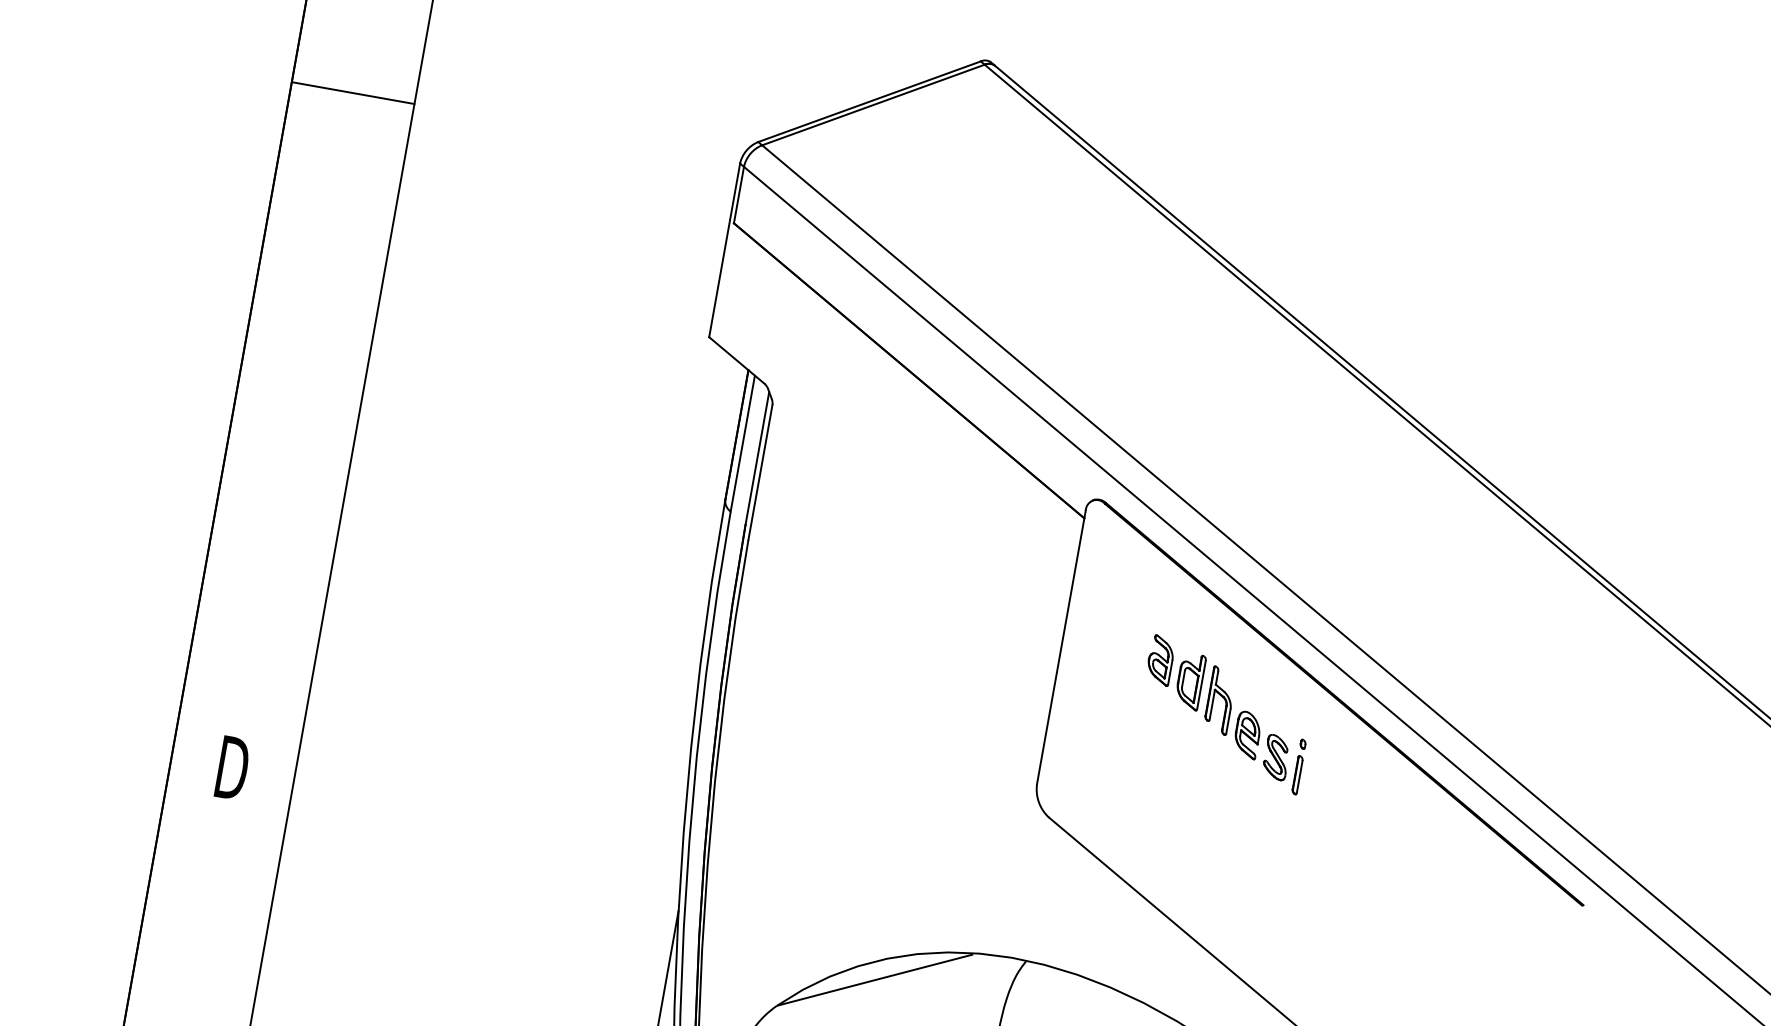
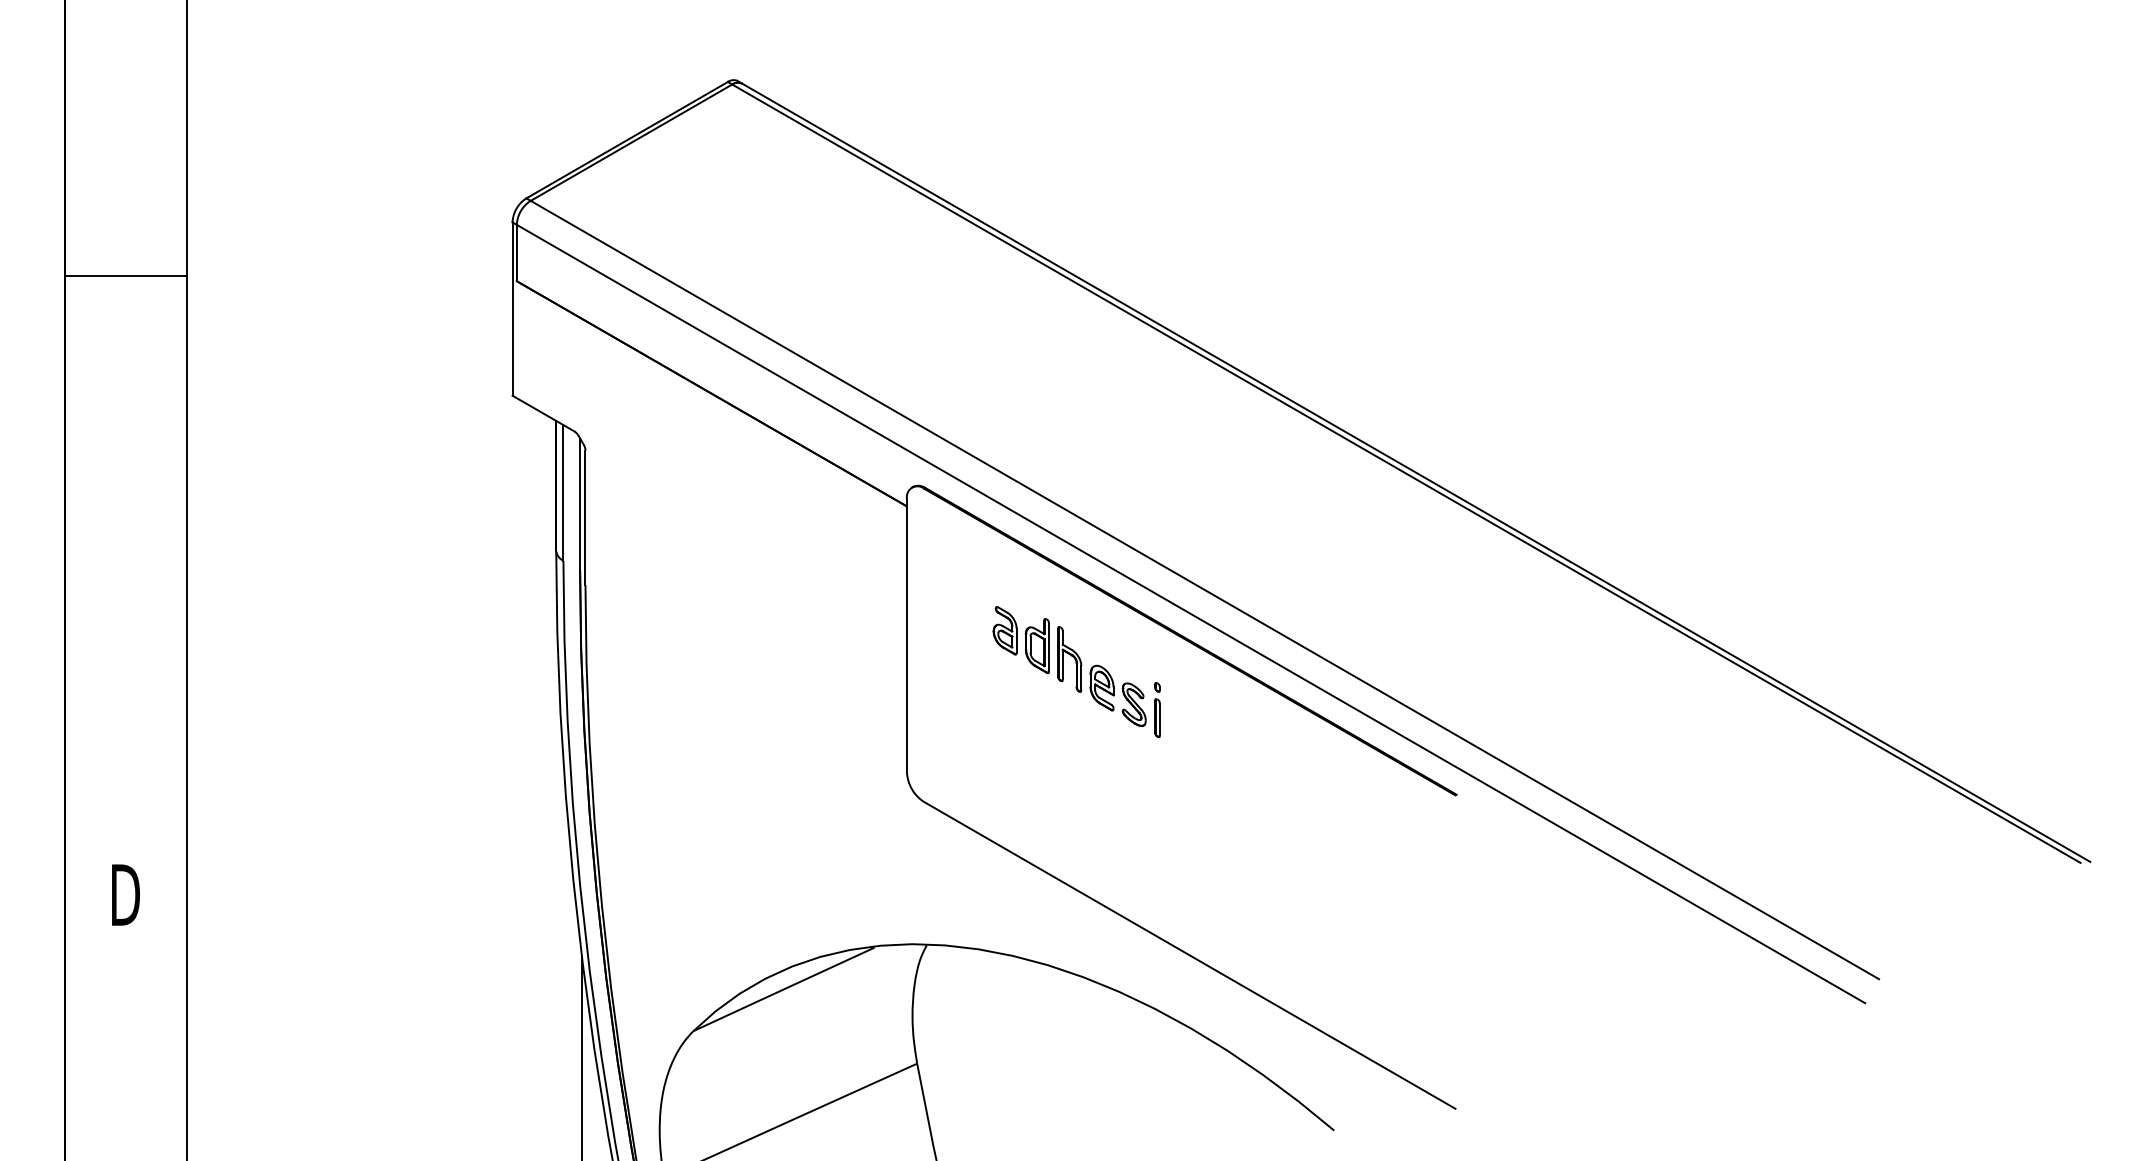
line: (352, 92) -> (125, 275), moved

